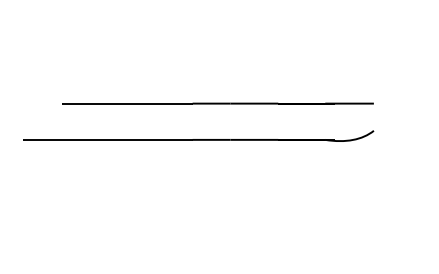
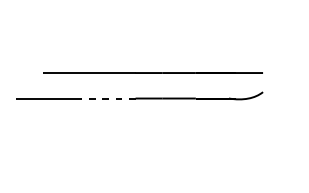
line: (150, 139) -> (105, 98), solid -> dashed

